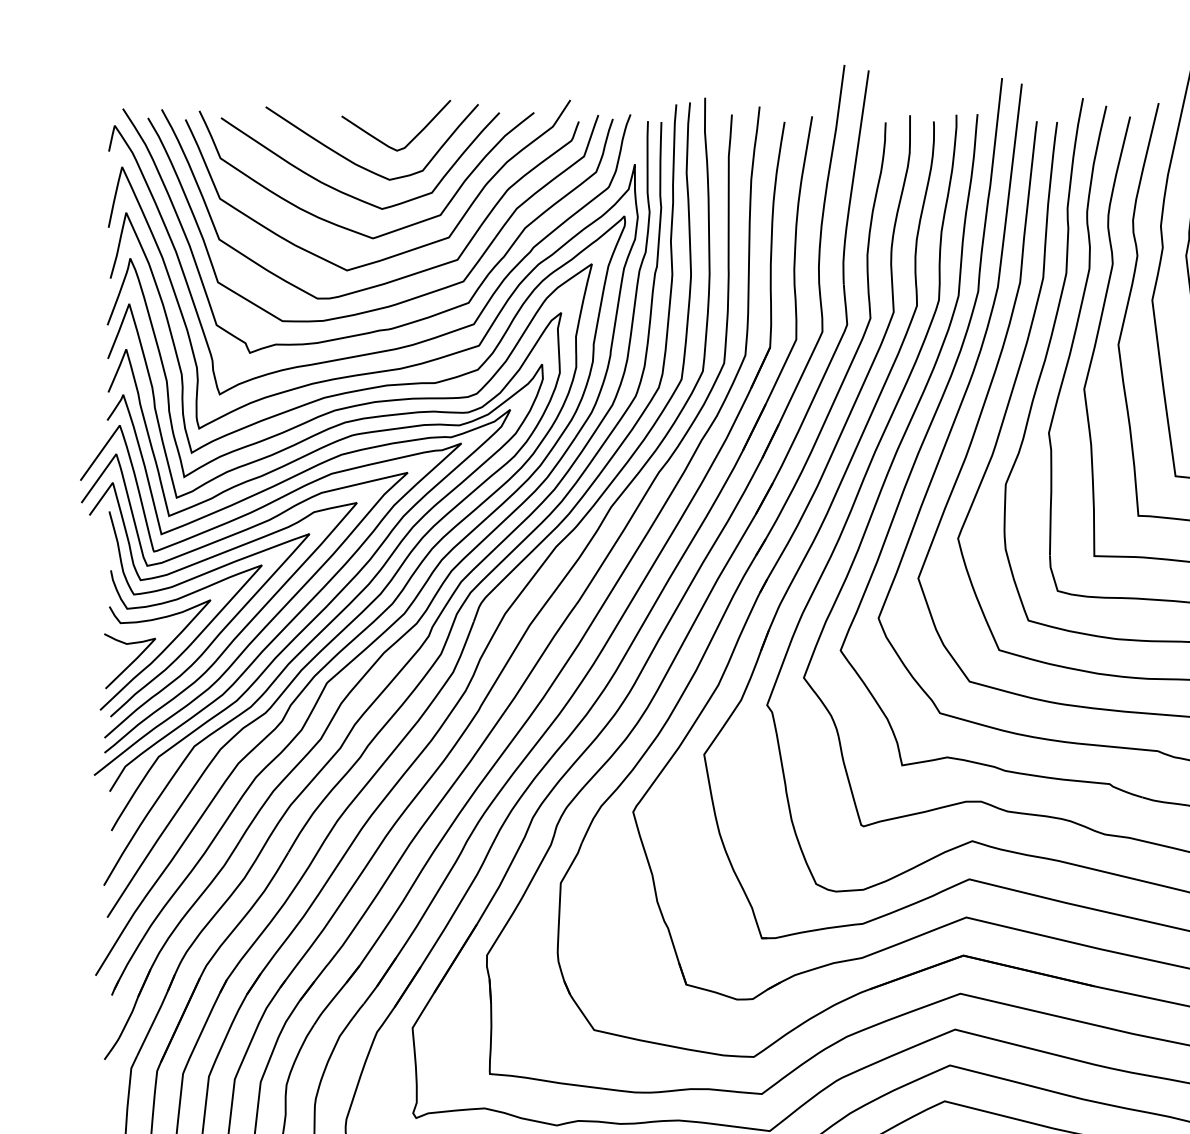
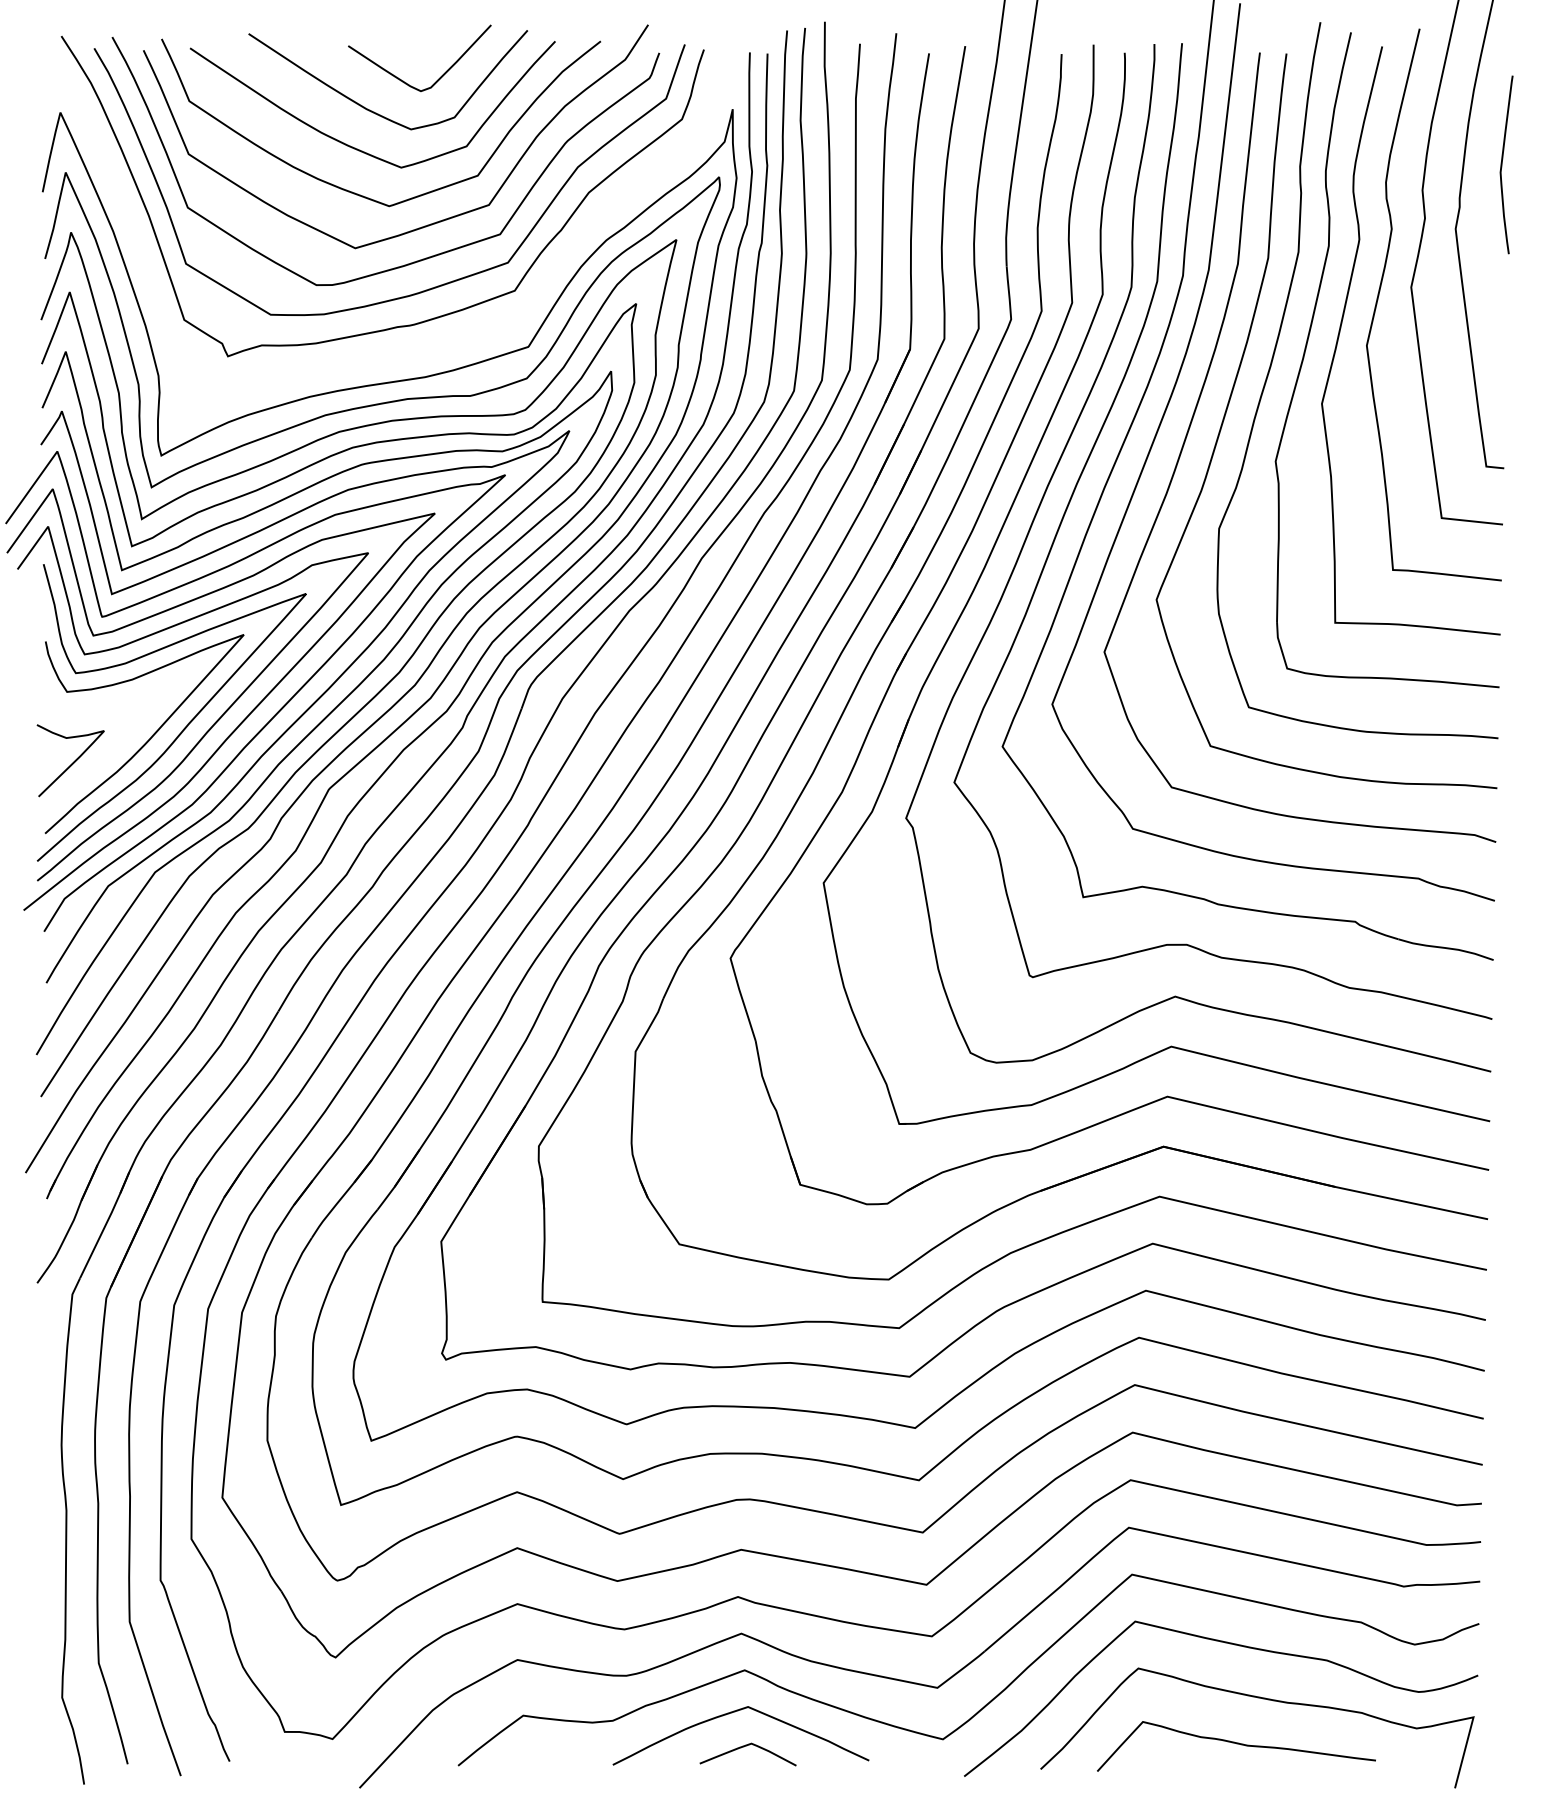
curve: (389, 349) -> (411, 351), removed
curve: (157, 656) -> (106, 754), removed

